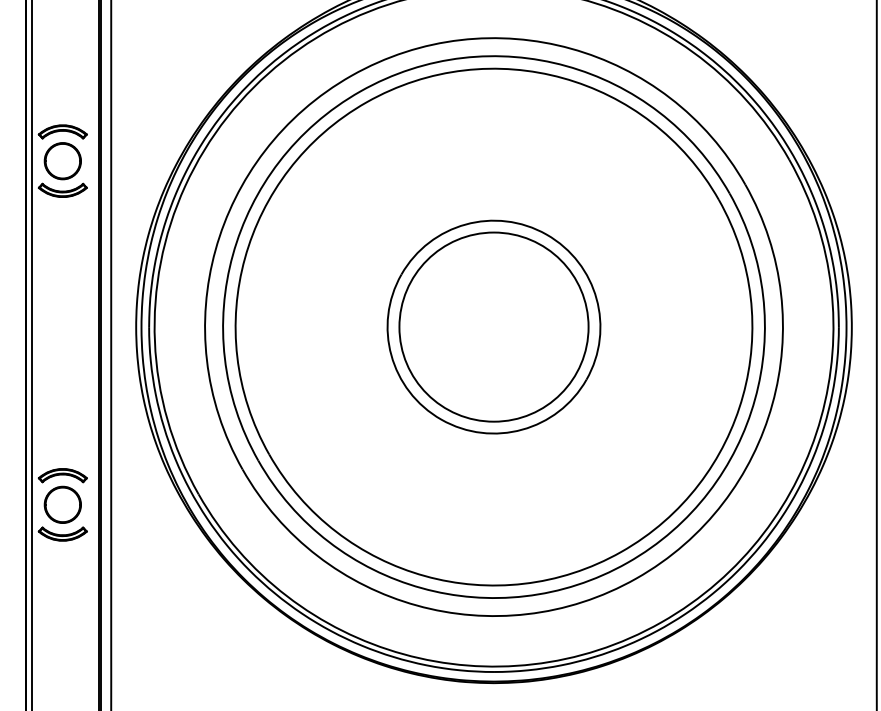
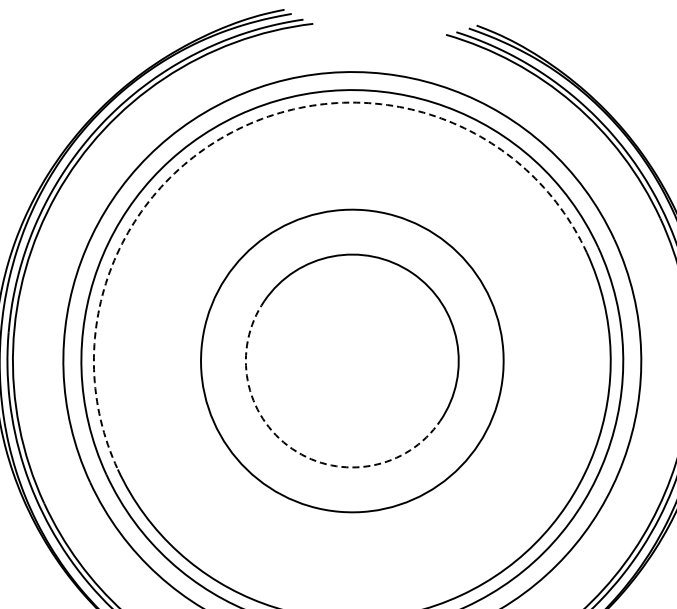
arc: (366, 102) -> (243, 126), solid -> dashed
circle: (493, 326) -> (351, 360), size x1.6
arc: (441, 419) -> (292, 448), solid -> dashed

